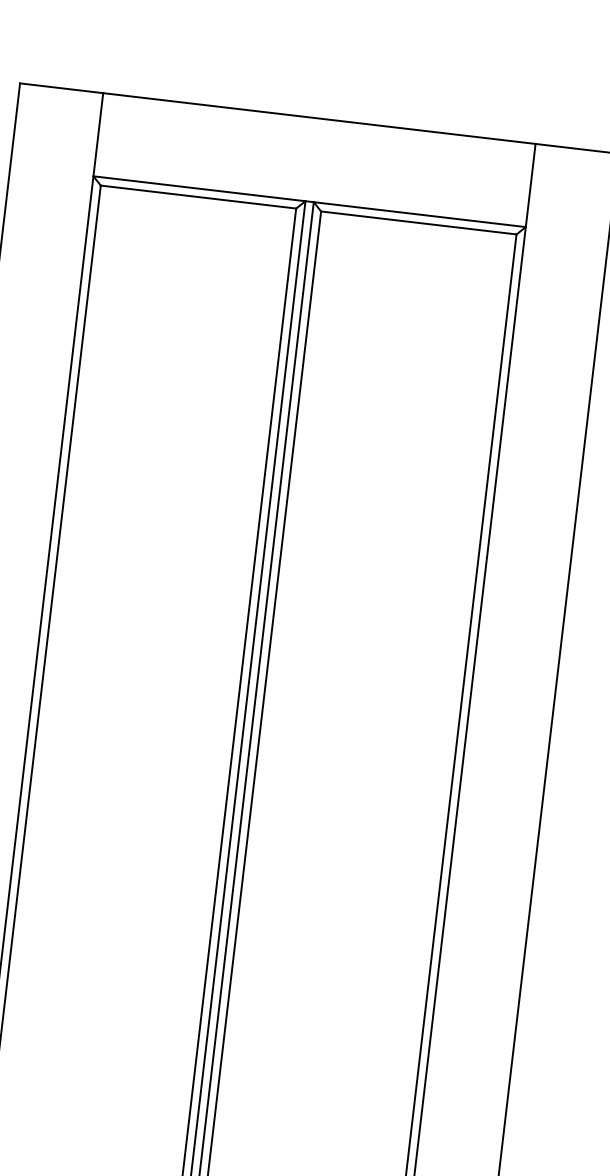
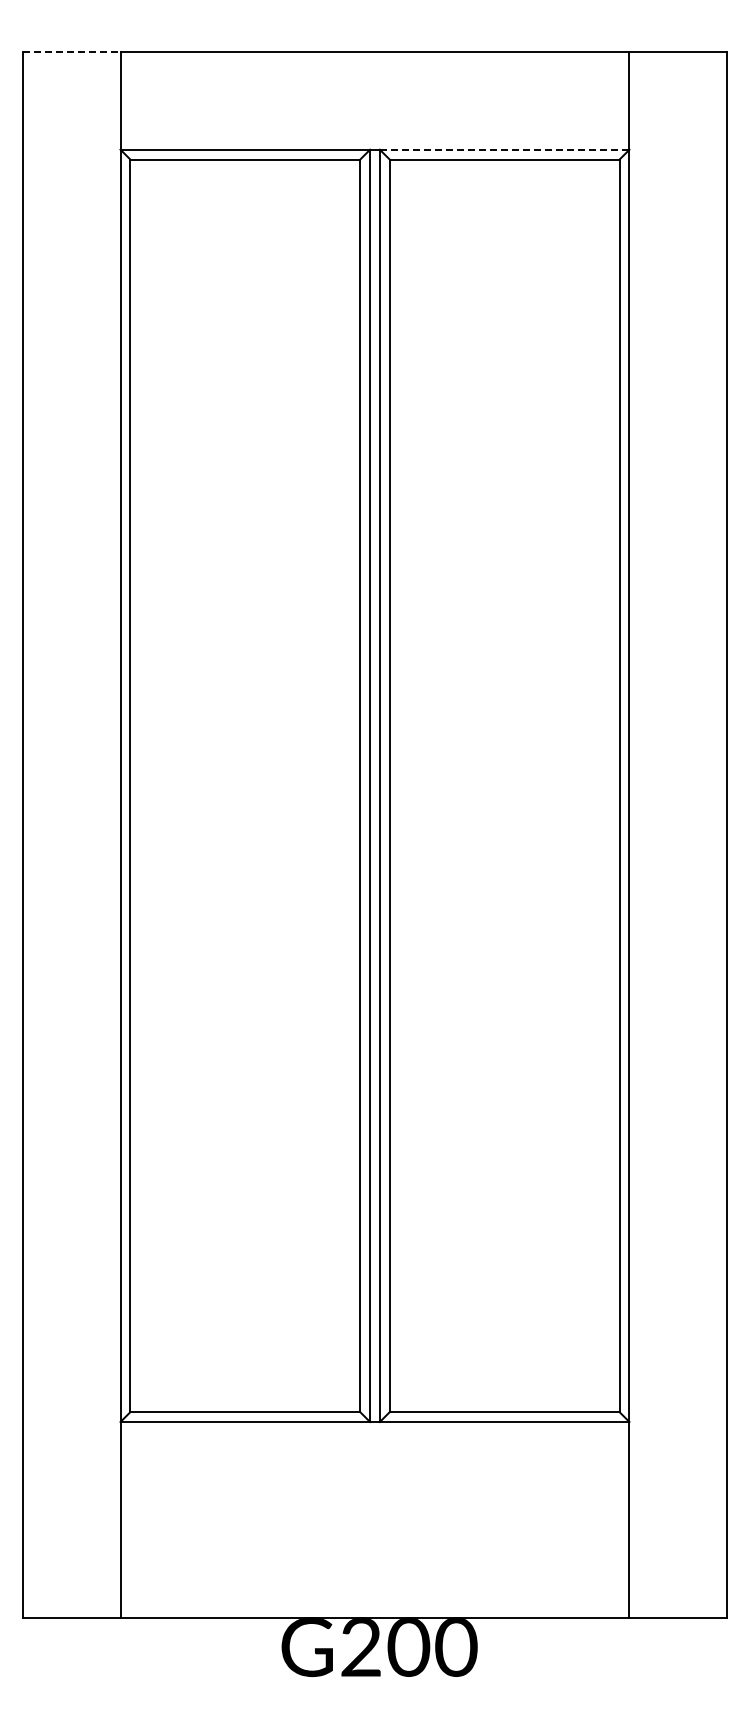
line: (61, 87) -> (71, 51), solid -> dashed
line: (419, 214) -> (504, 149), solid -> dashed

